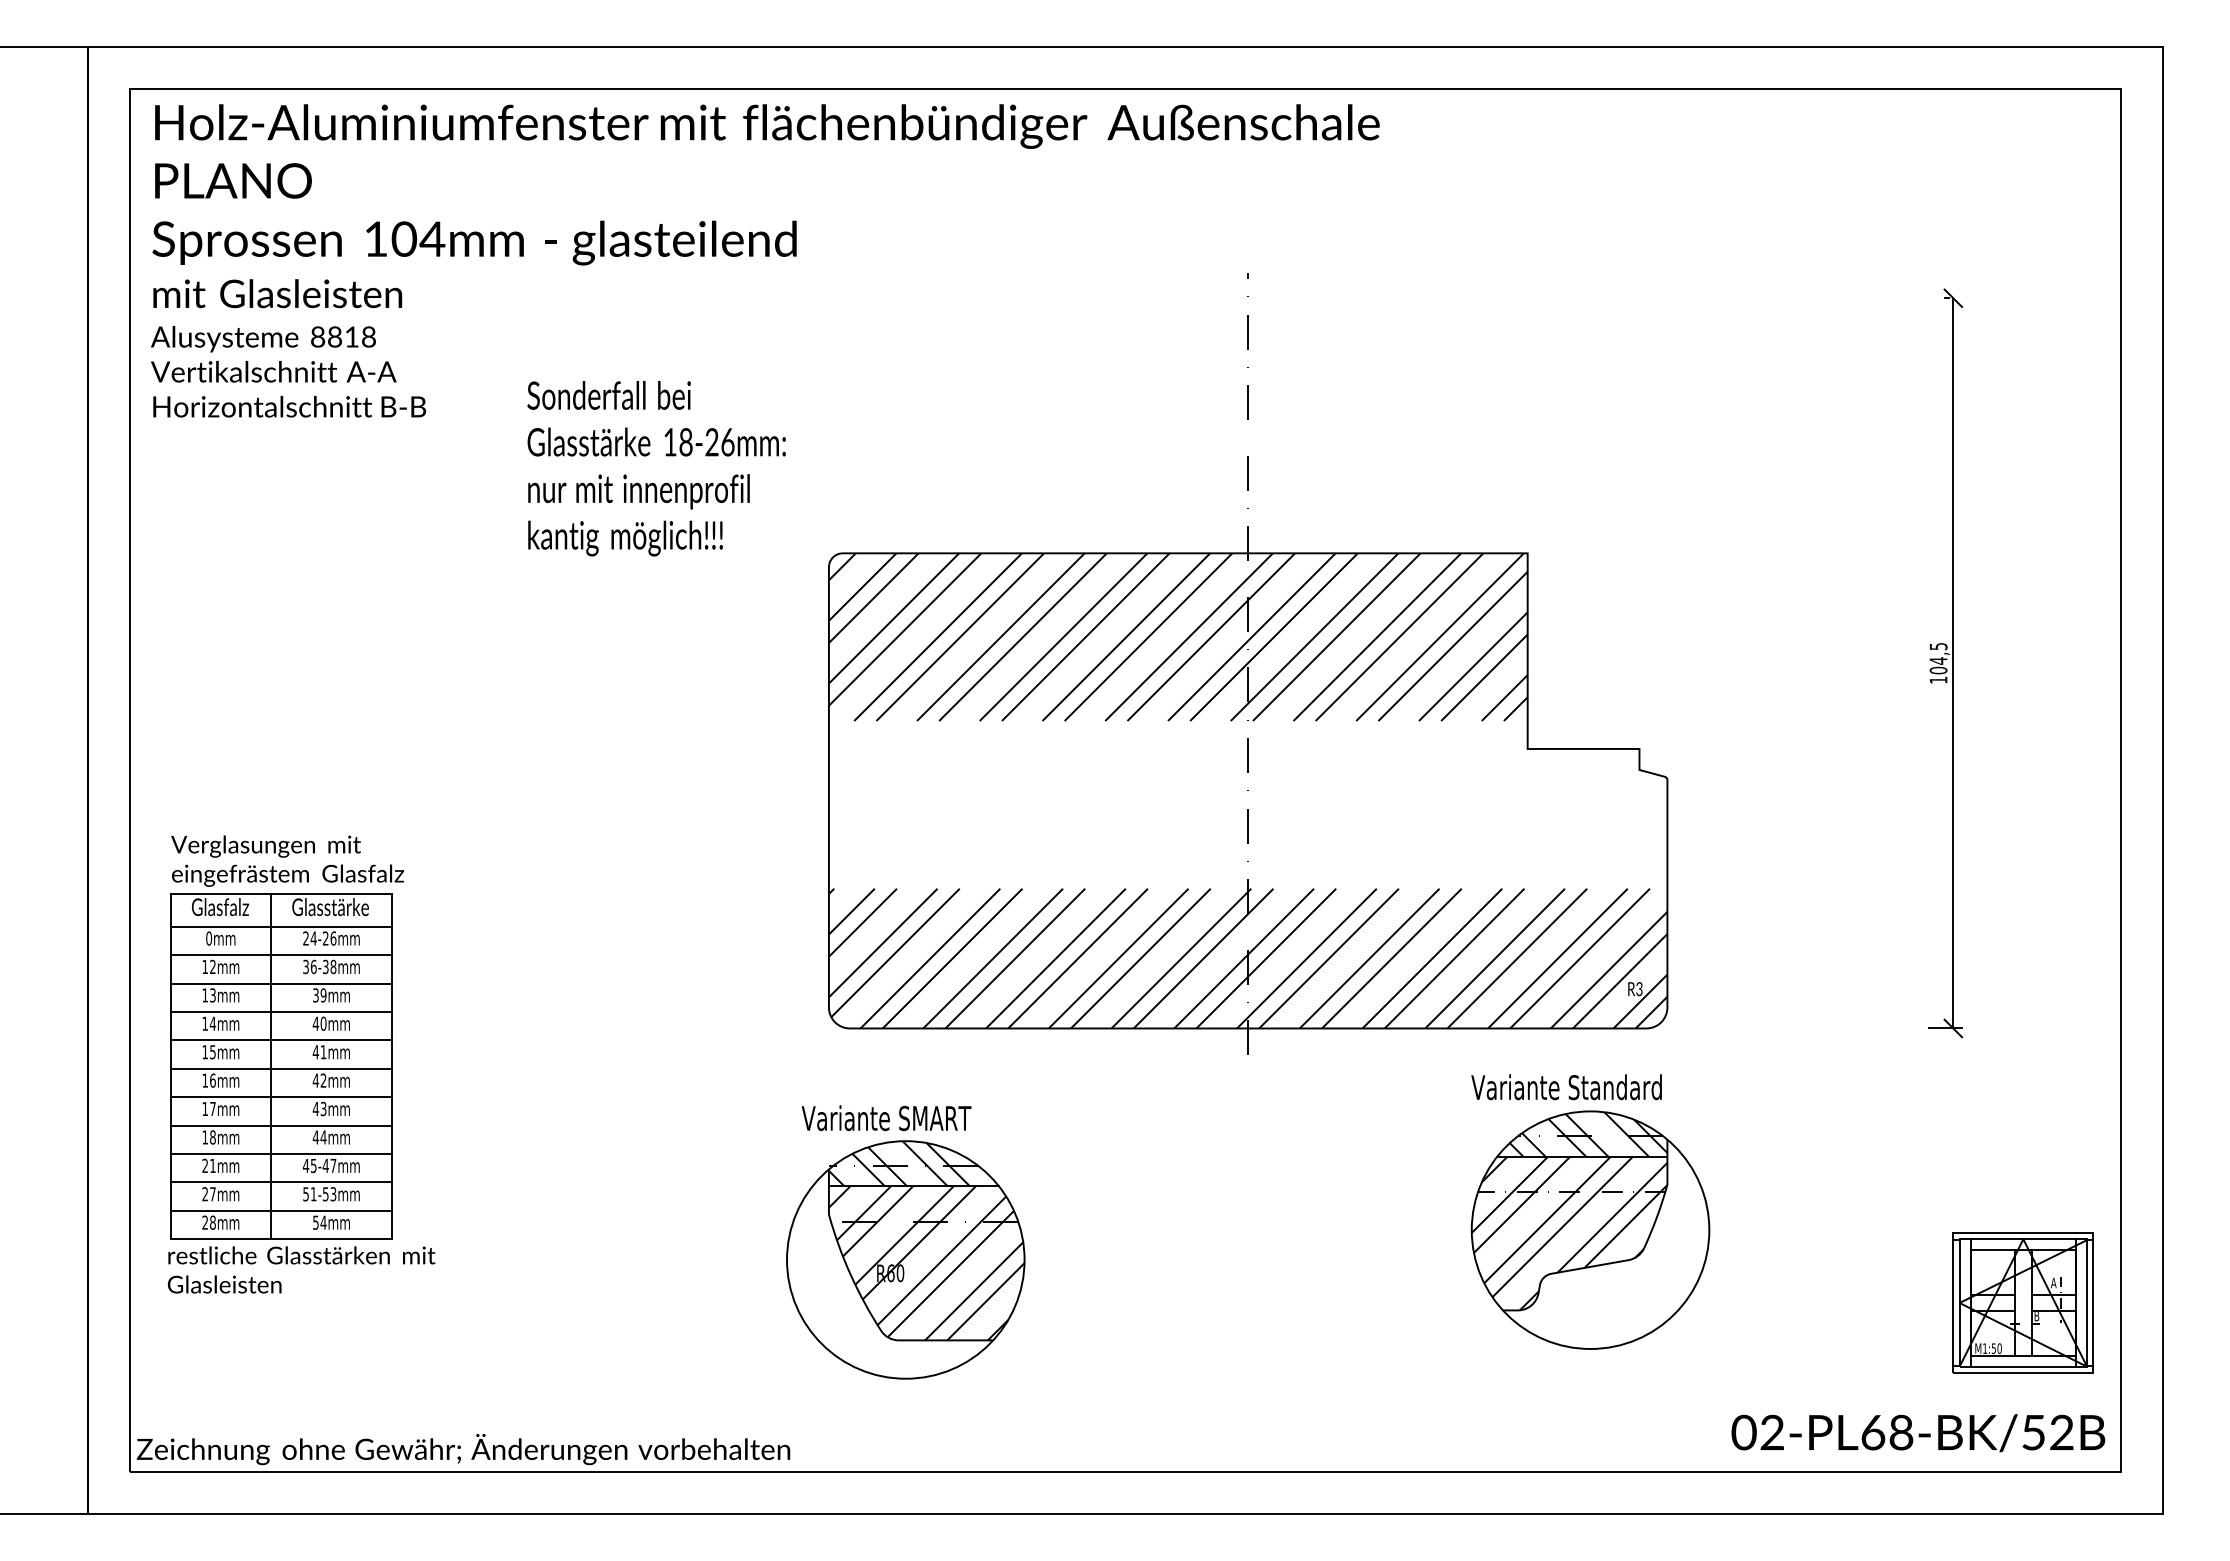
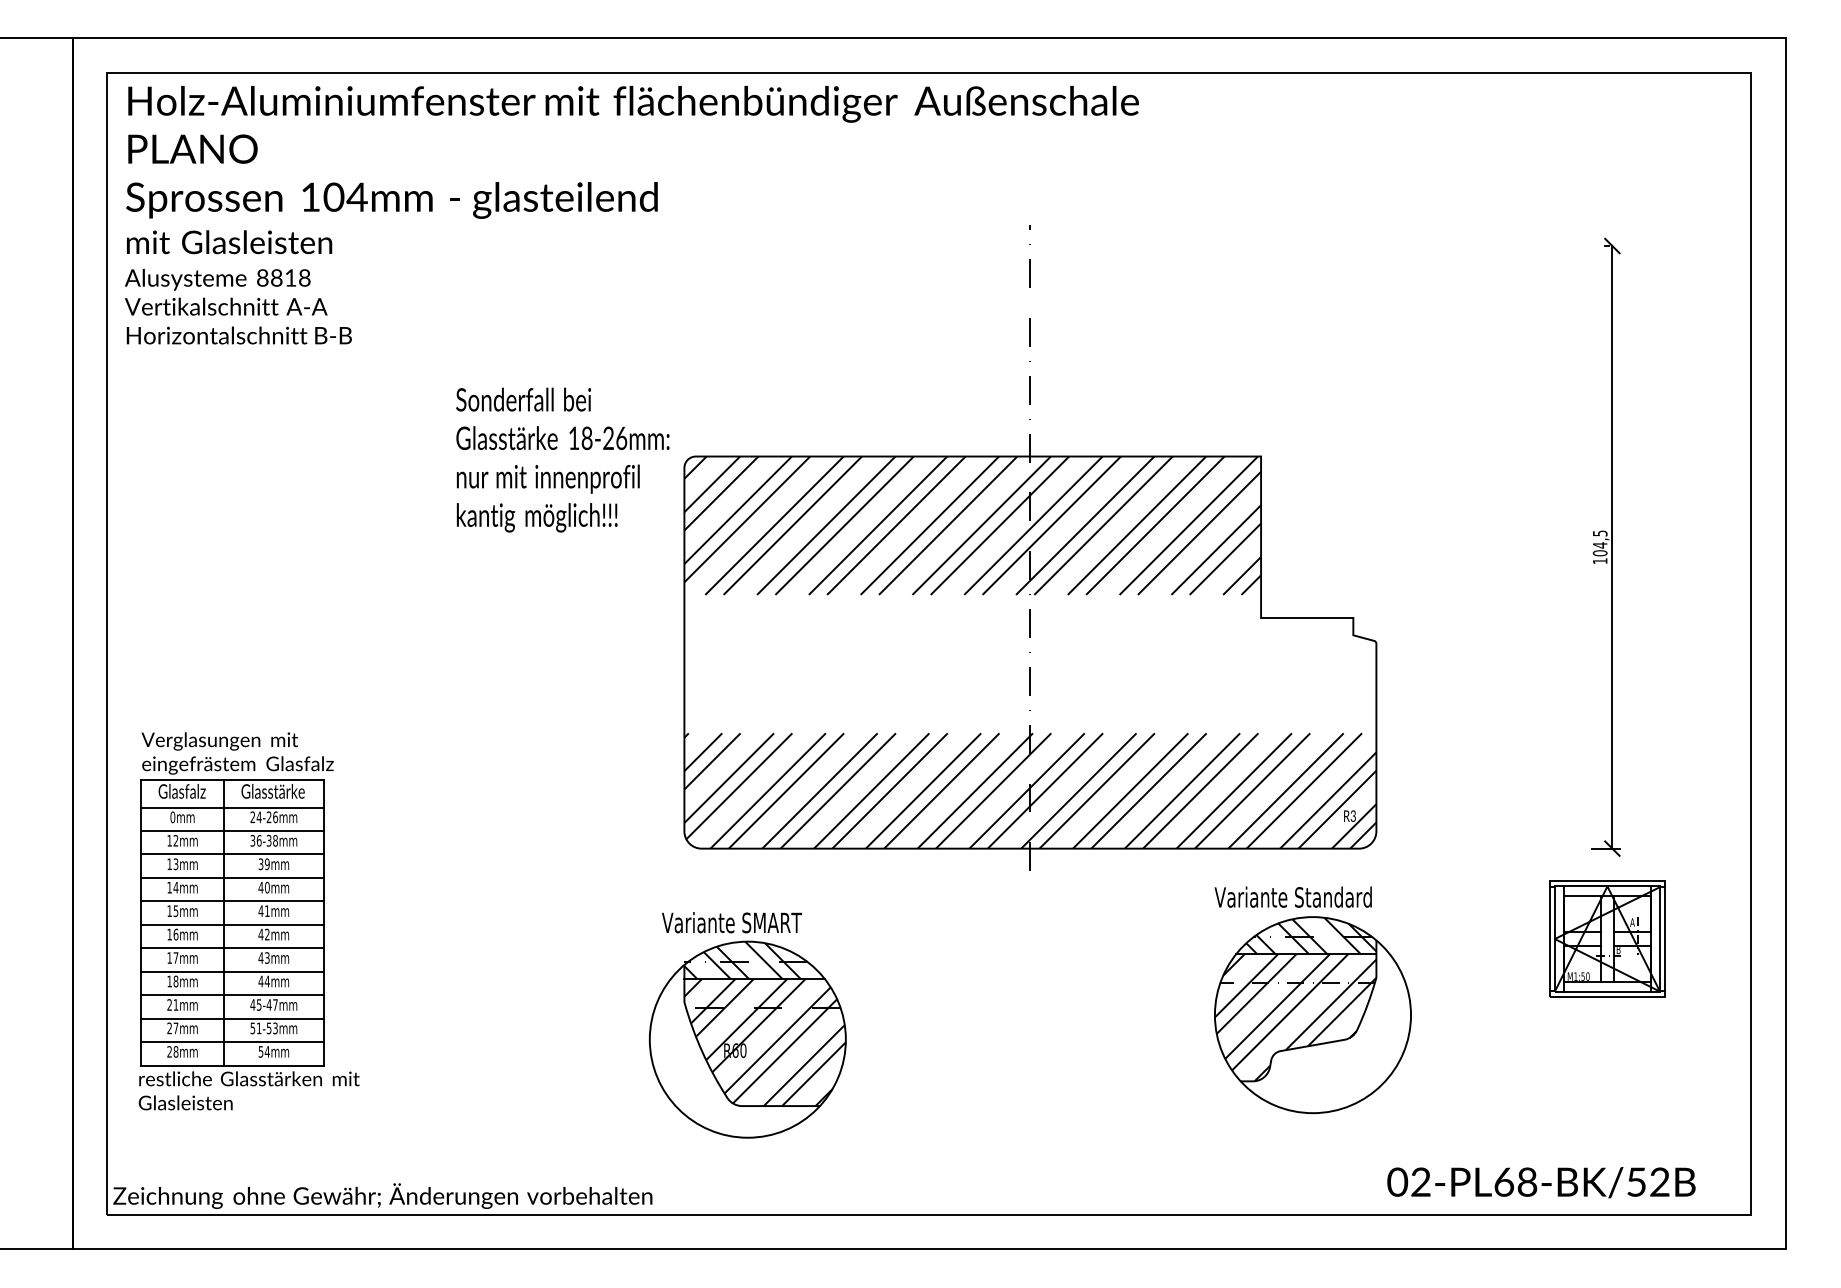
text: (656, 468) -> (562, 459), moved
part: (301, 1064) -> (249, 921), moved
part: (2022, 1302) -> (1606, 938), moved
text: (1918, 1433) -> (1541, 1182), moved

